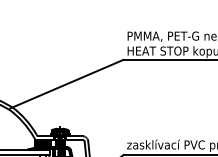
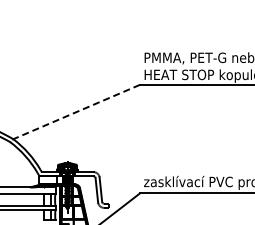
line: (67, 84) -> (75, 112), solid -> dashed
hatch: (42, 143) -> (47, 180), removed

